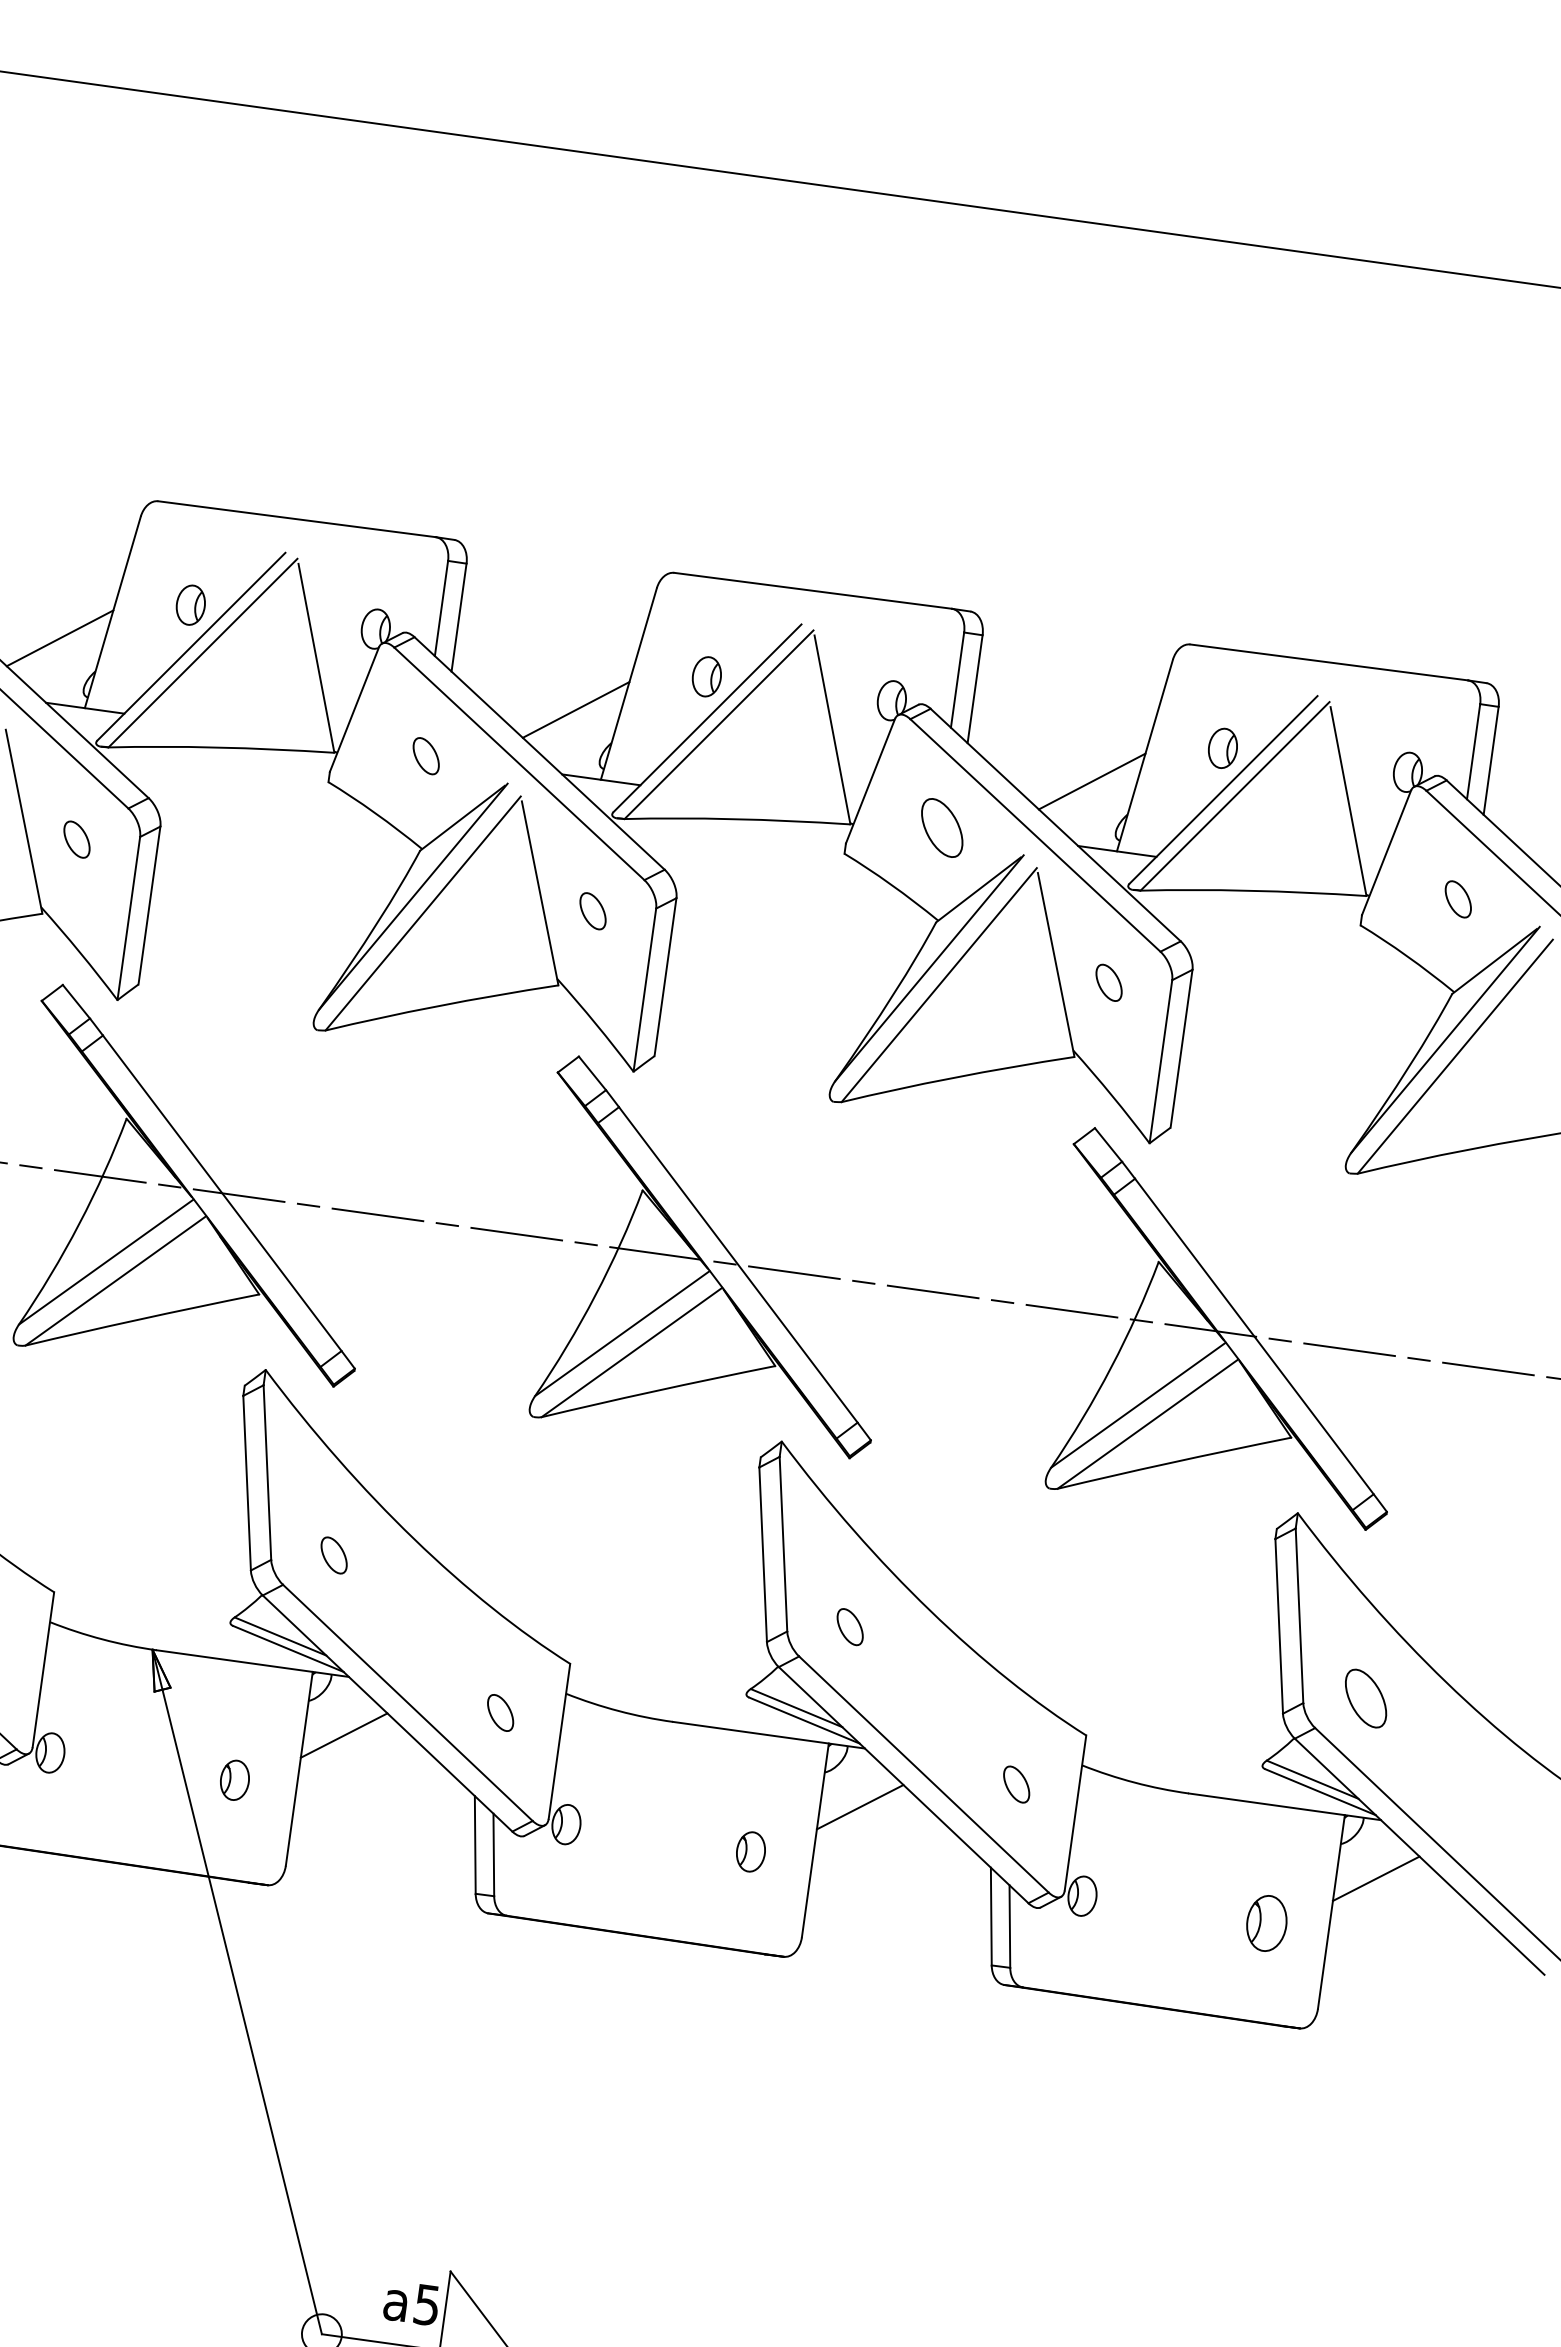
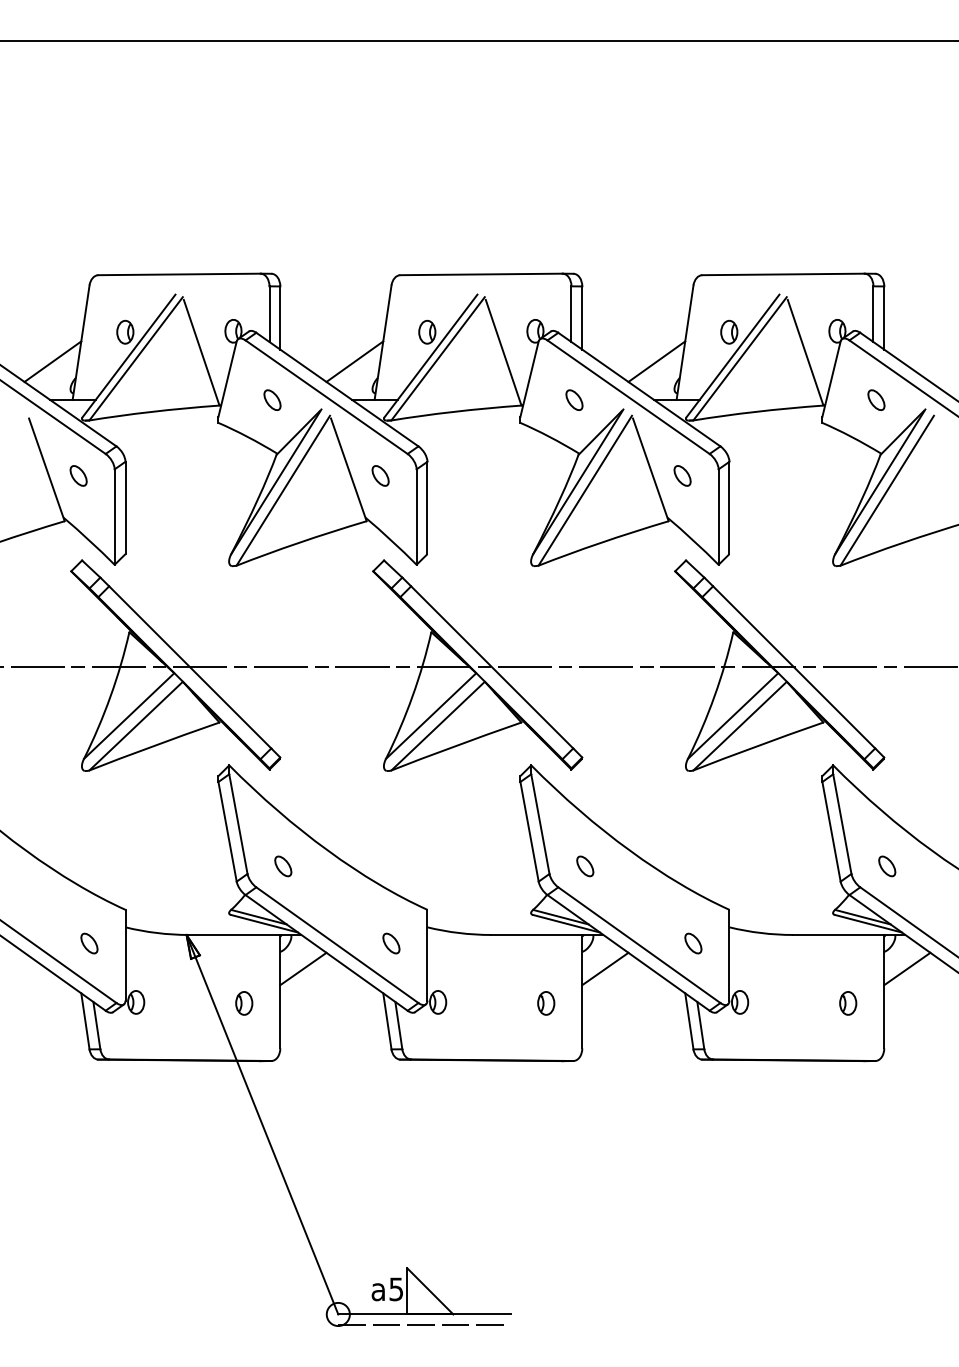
part: (942, 826) -> (574, 399), size x0.62
part: (1366, 1698) -> (887, 866), size x0.62
part: (1267, 1923) -> (848, 1003), size x0.71

